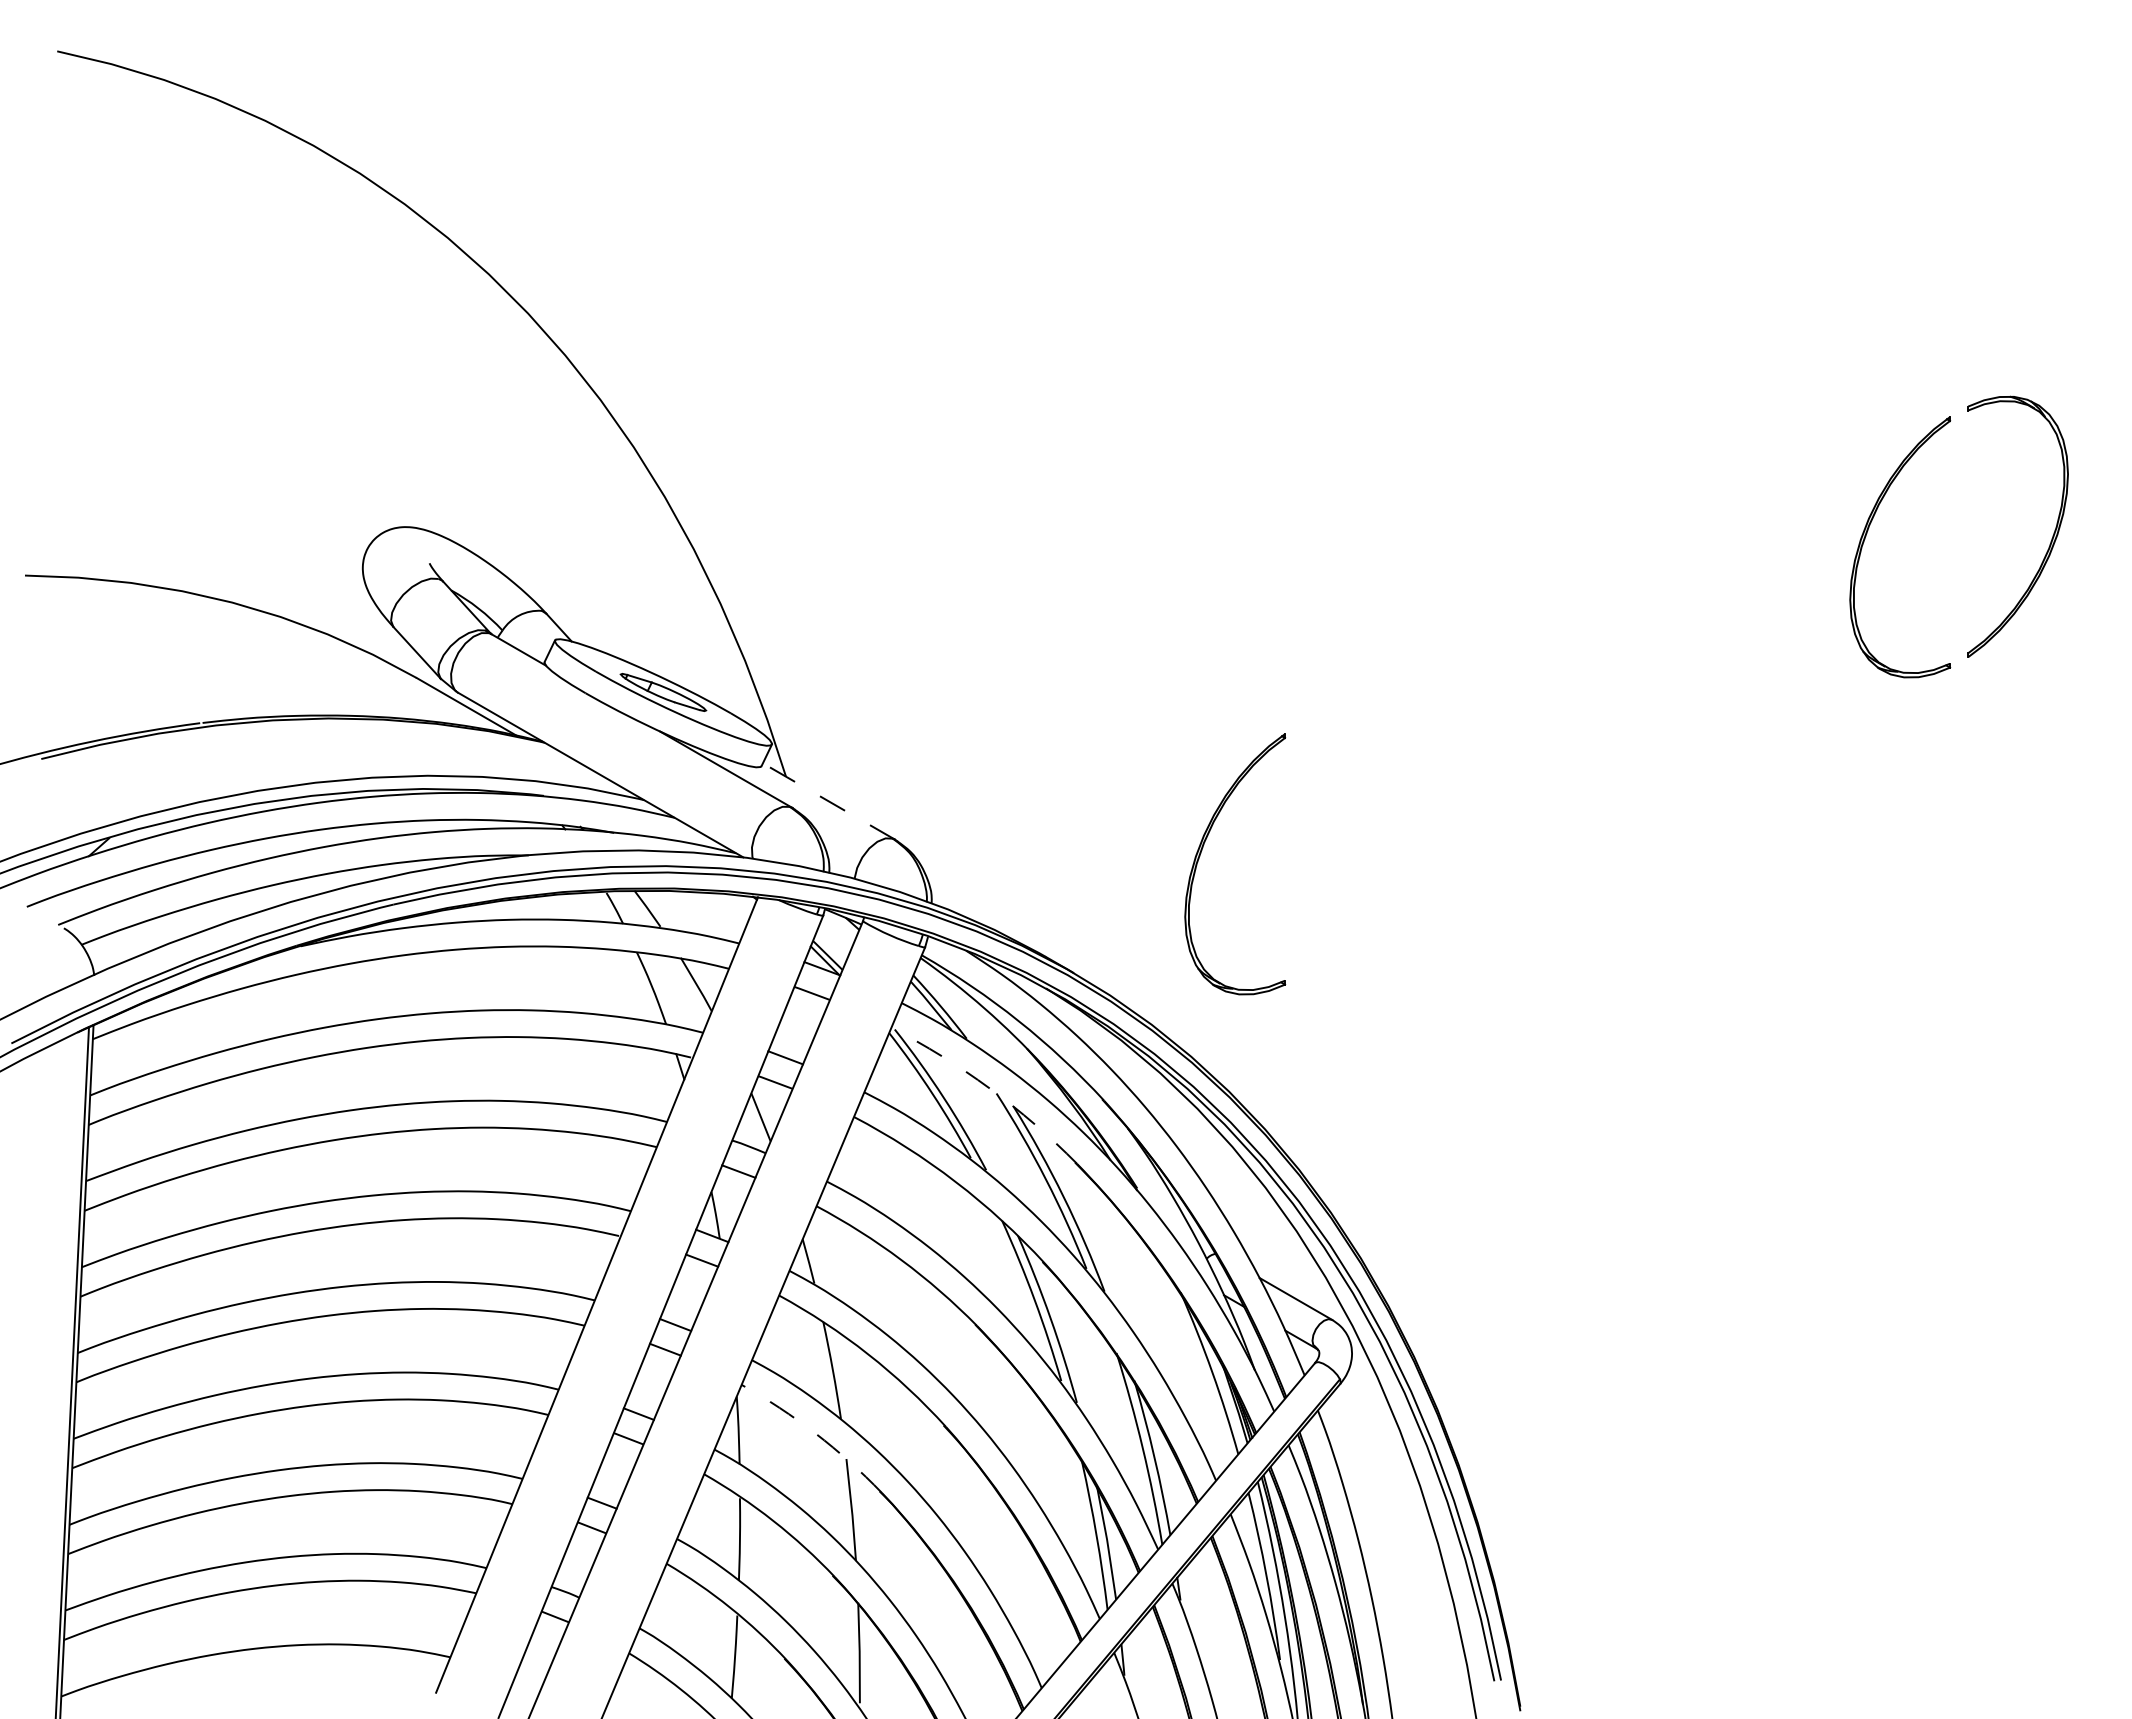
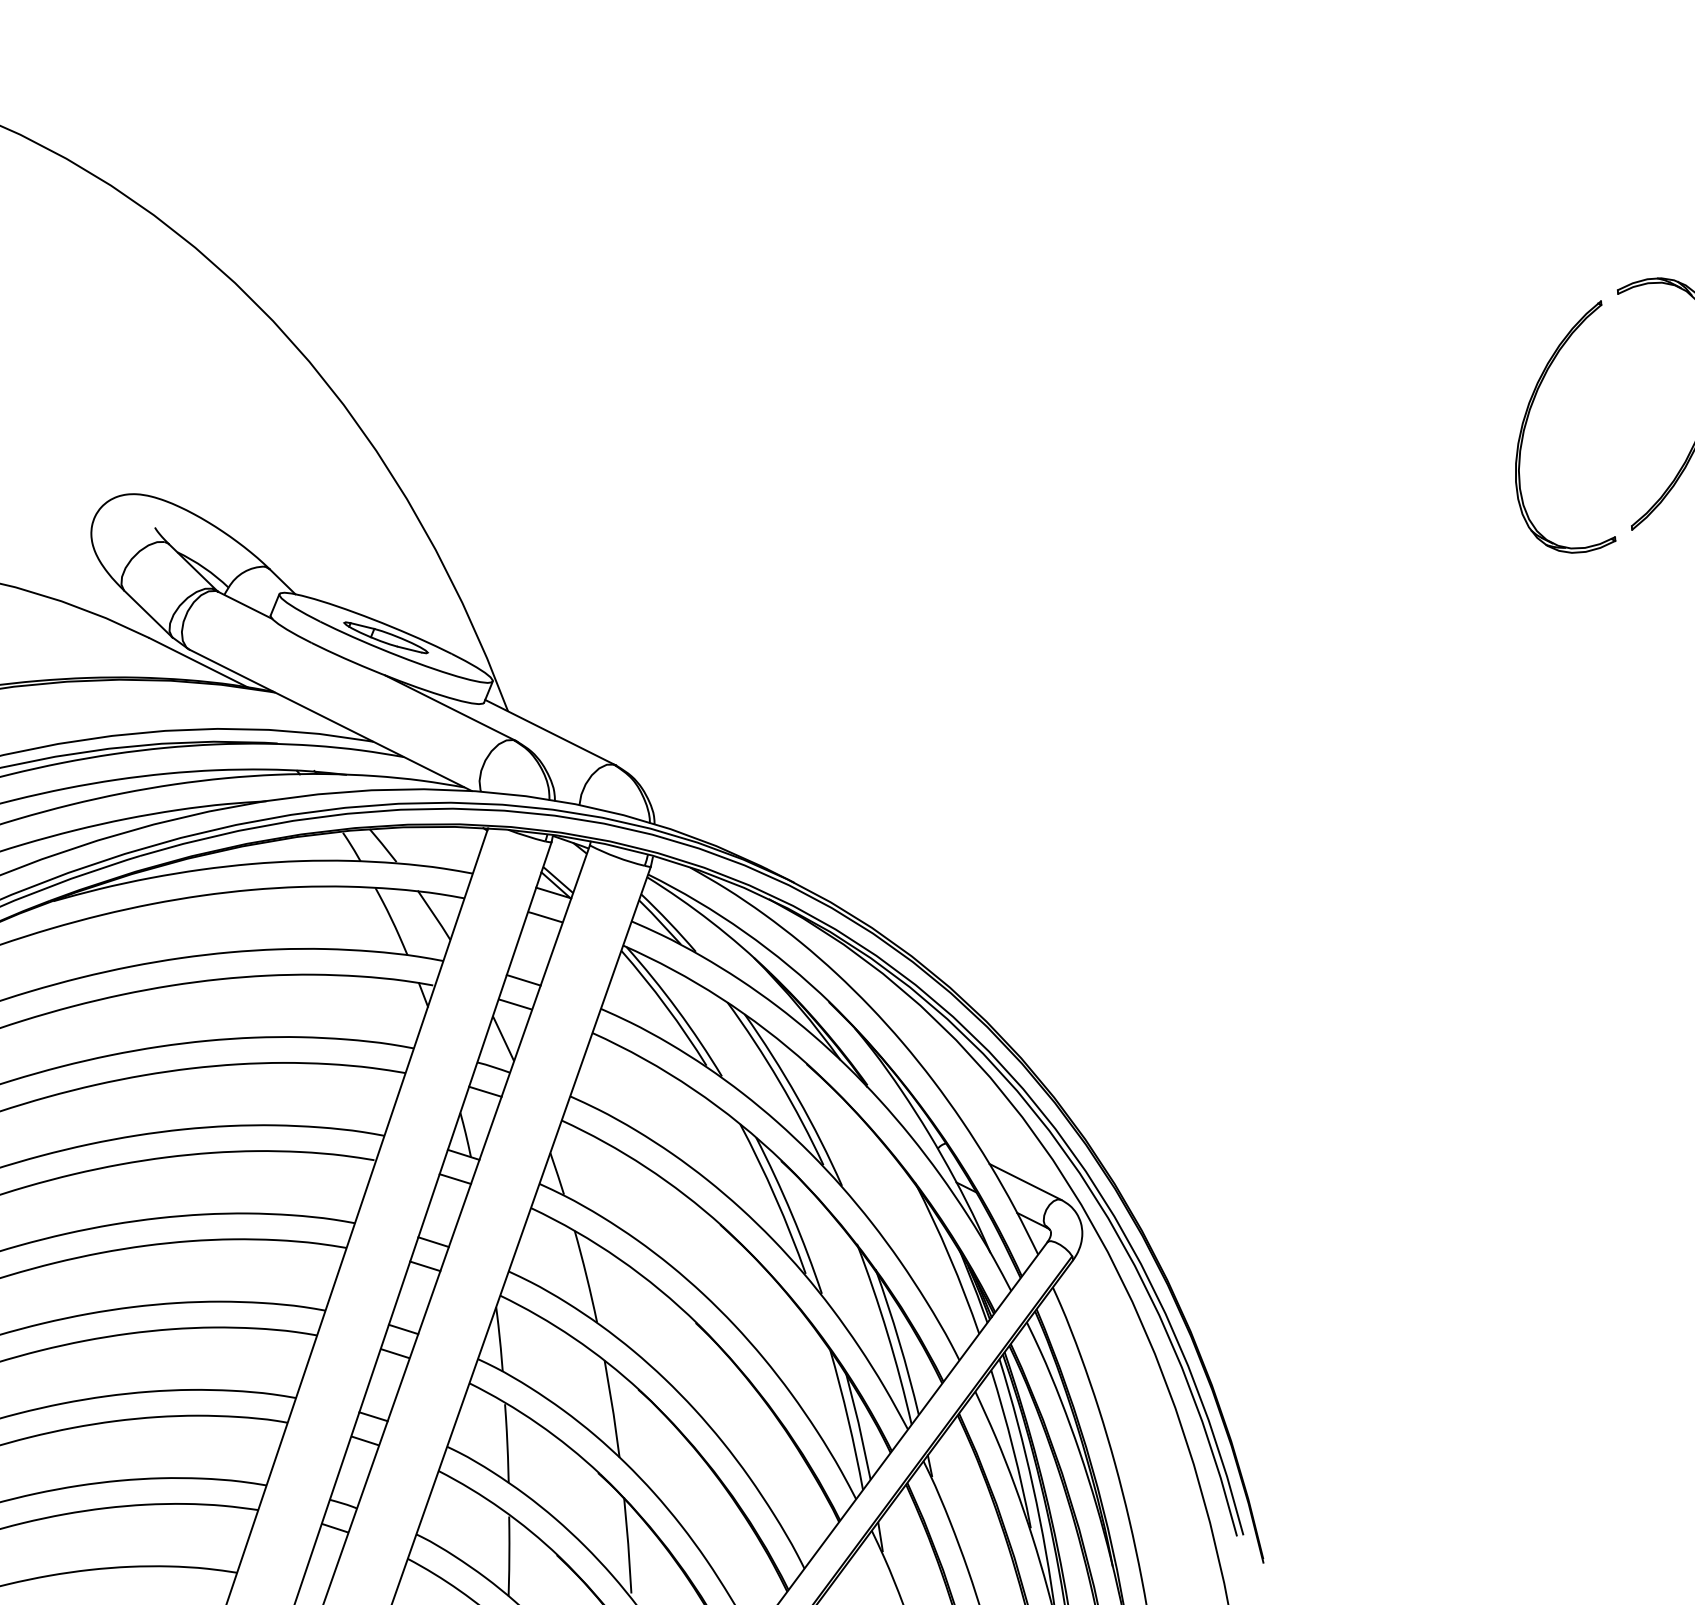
line: (828, 801) -> (550, 732), dashed -> solid
part: (1201, 853) -> (909, 761), removed
arc: (989, 1088) -> (720, 998), dashed -> solid
arc: (815, 1433) -> (573, 1337), dashed -> solid

